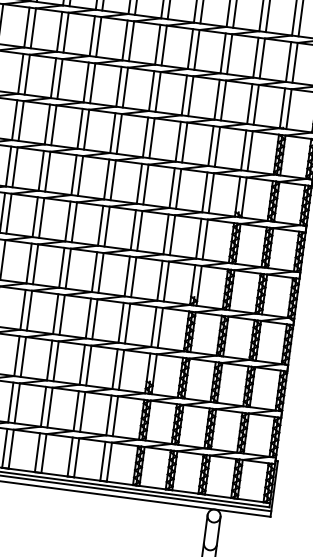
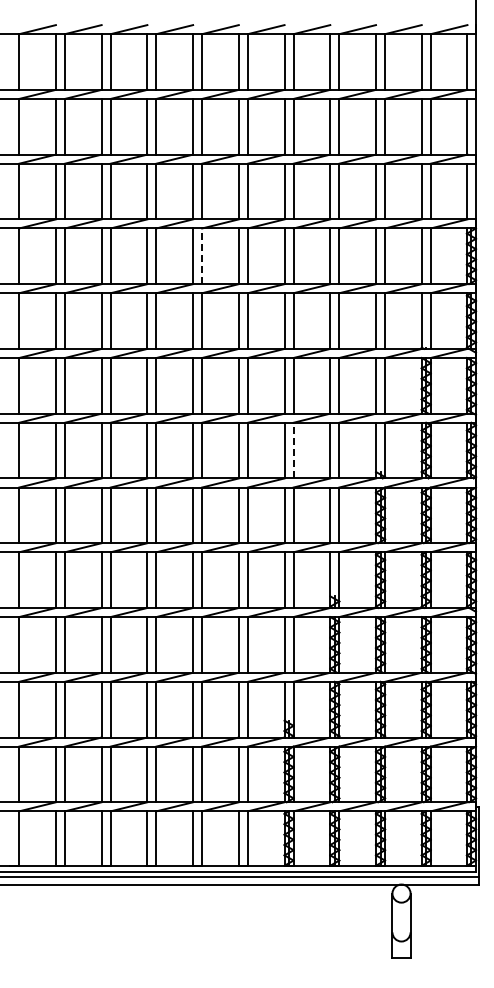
line: (131, 41) -> (202, 256), solid -> dashed
line: (178, 188) -> (293, 450), solid -> dashed

